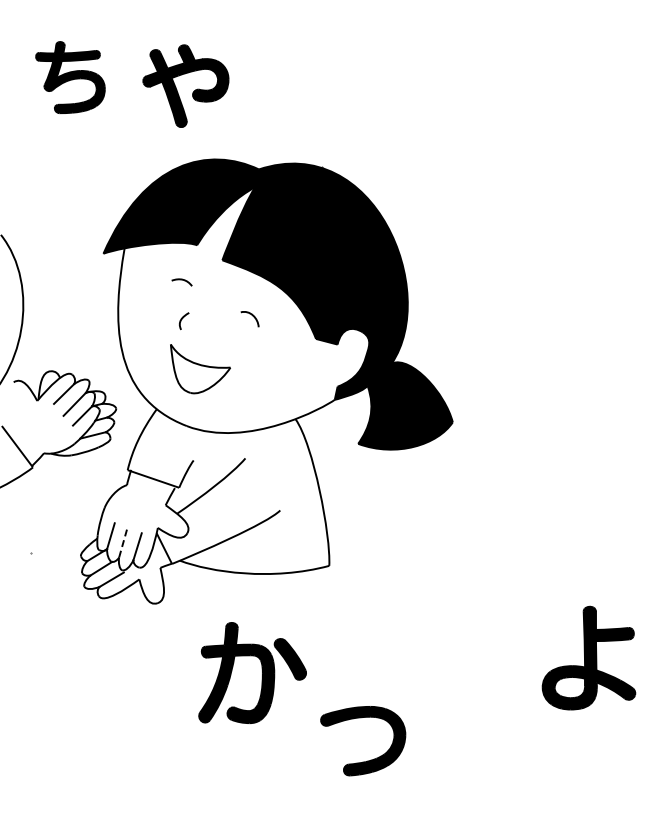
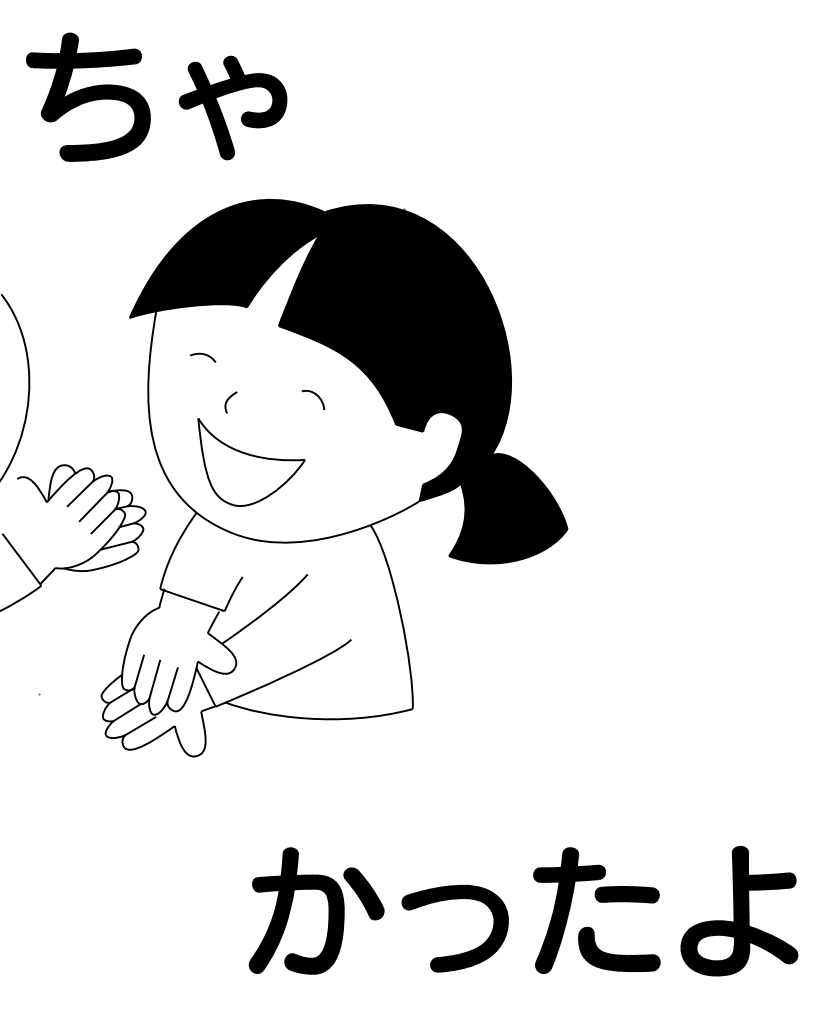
part: (70, 77) -> (88, 97), size x1.43
curve: (181, 280) -> (202, 355), moved
part: (200, 368) -> (251, 461), size x1.43
line: (123, 542) -> (154, 679), dashed -> solid
part: (588, 657) -> (738, 910), moved
part: (261, 669) -> (327, 906), moved
part: (478, 720) -> (599, 902), added

